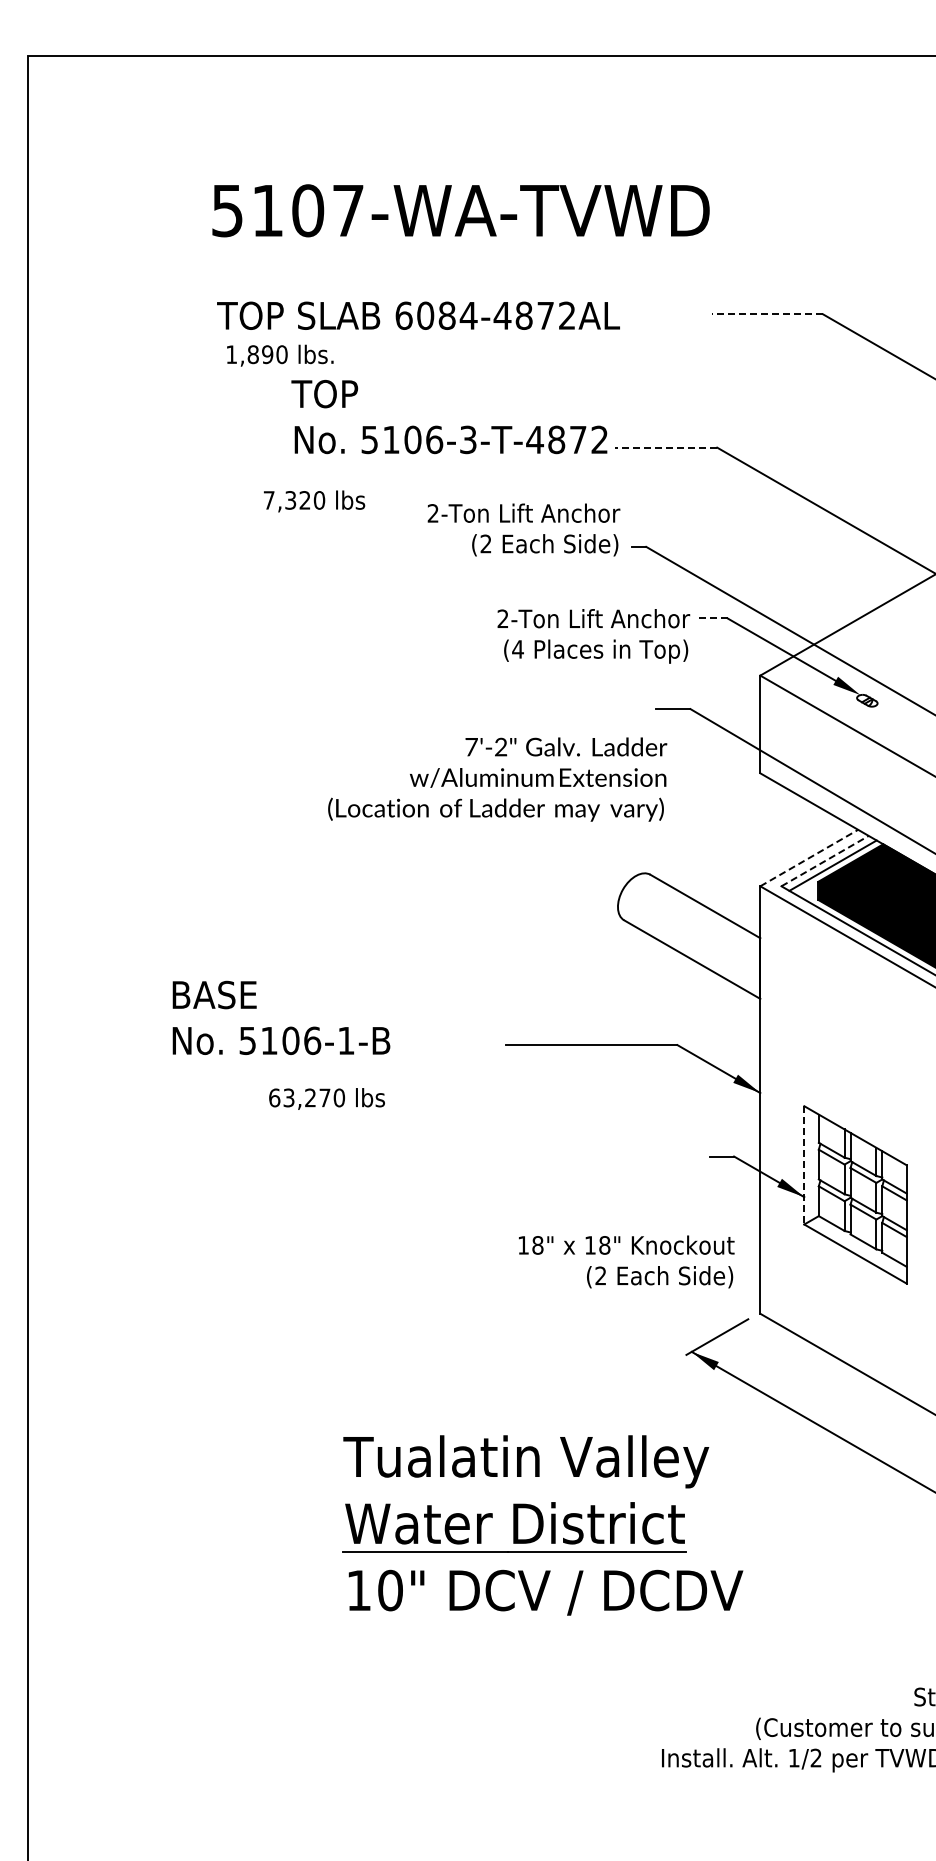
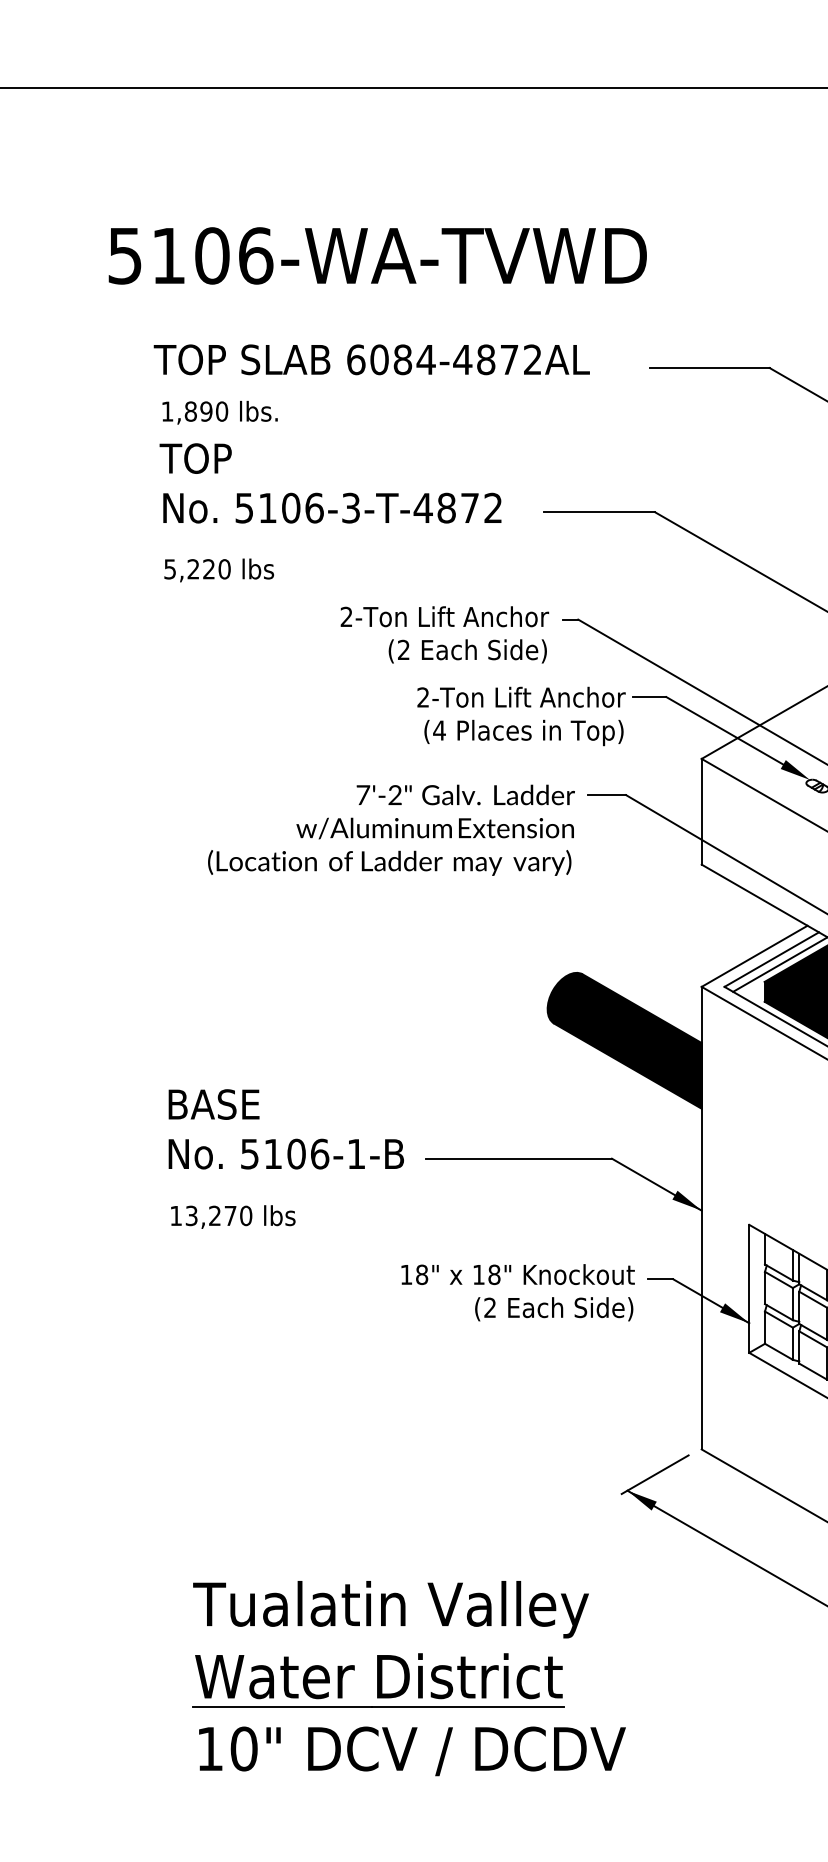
text: (348, 210) -> (256, 255), 5107-WA-TVWD -> 5106-WA-TVWD
line: (767, 314) -> (709, 368), dashed -> solid
text: (418, 315) -> (371, 359), moved
text: (280, 355) -> (220, 412), moved
text: (449, 417) -> (330, 483), moved
line: (665, 447) -> (599, 512), dashed -> solid
text: (279, 500) -> (181, 569), 7,320 -> 5,220
text: (523, 529) -> (444, 634), moved
line: (712, 618) -> (649, 697), dashed -> solid
text: (497, 779) -> (391, 830), moved
line: (809, 857) -> (754, 955), dashed -> solid
line: (825, 860) -> (772, 958), dashed -> solid
fill: (688, 935) -> (623, 1040), added
text: (281, 1017) -> (286, 1128), moved
text: (274, 1097) -> (175, 1215), 63,270 -> 13,270
line: (804, 1165) -> (749, 1289), dashed -> solid
text: (626, 1261) -> (517, 1292), moved
part: (542, 1525) -> (408, 1678), moved

